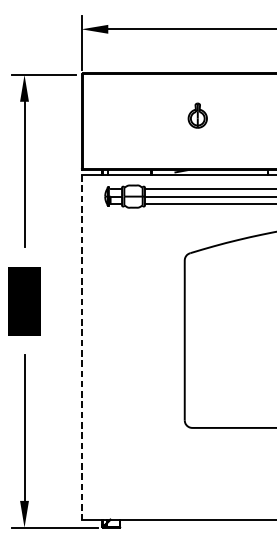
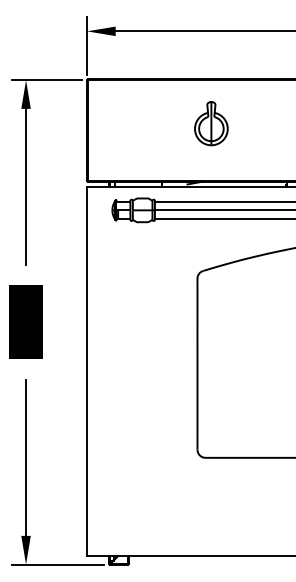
part: (197, 115) -> (211, 123), size x1.67
line: (81, 348) -> (87, 372), dashed -> solid

